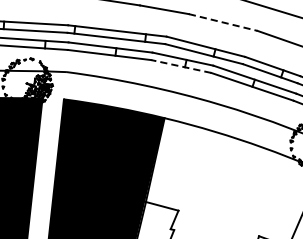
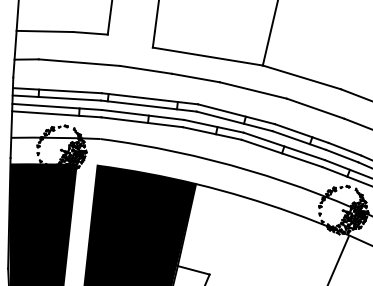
line: (223, 22) -> (253, 90), dashed -> solid
line: (180, 66) -> (211, 133), dashed -> solid

